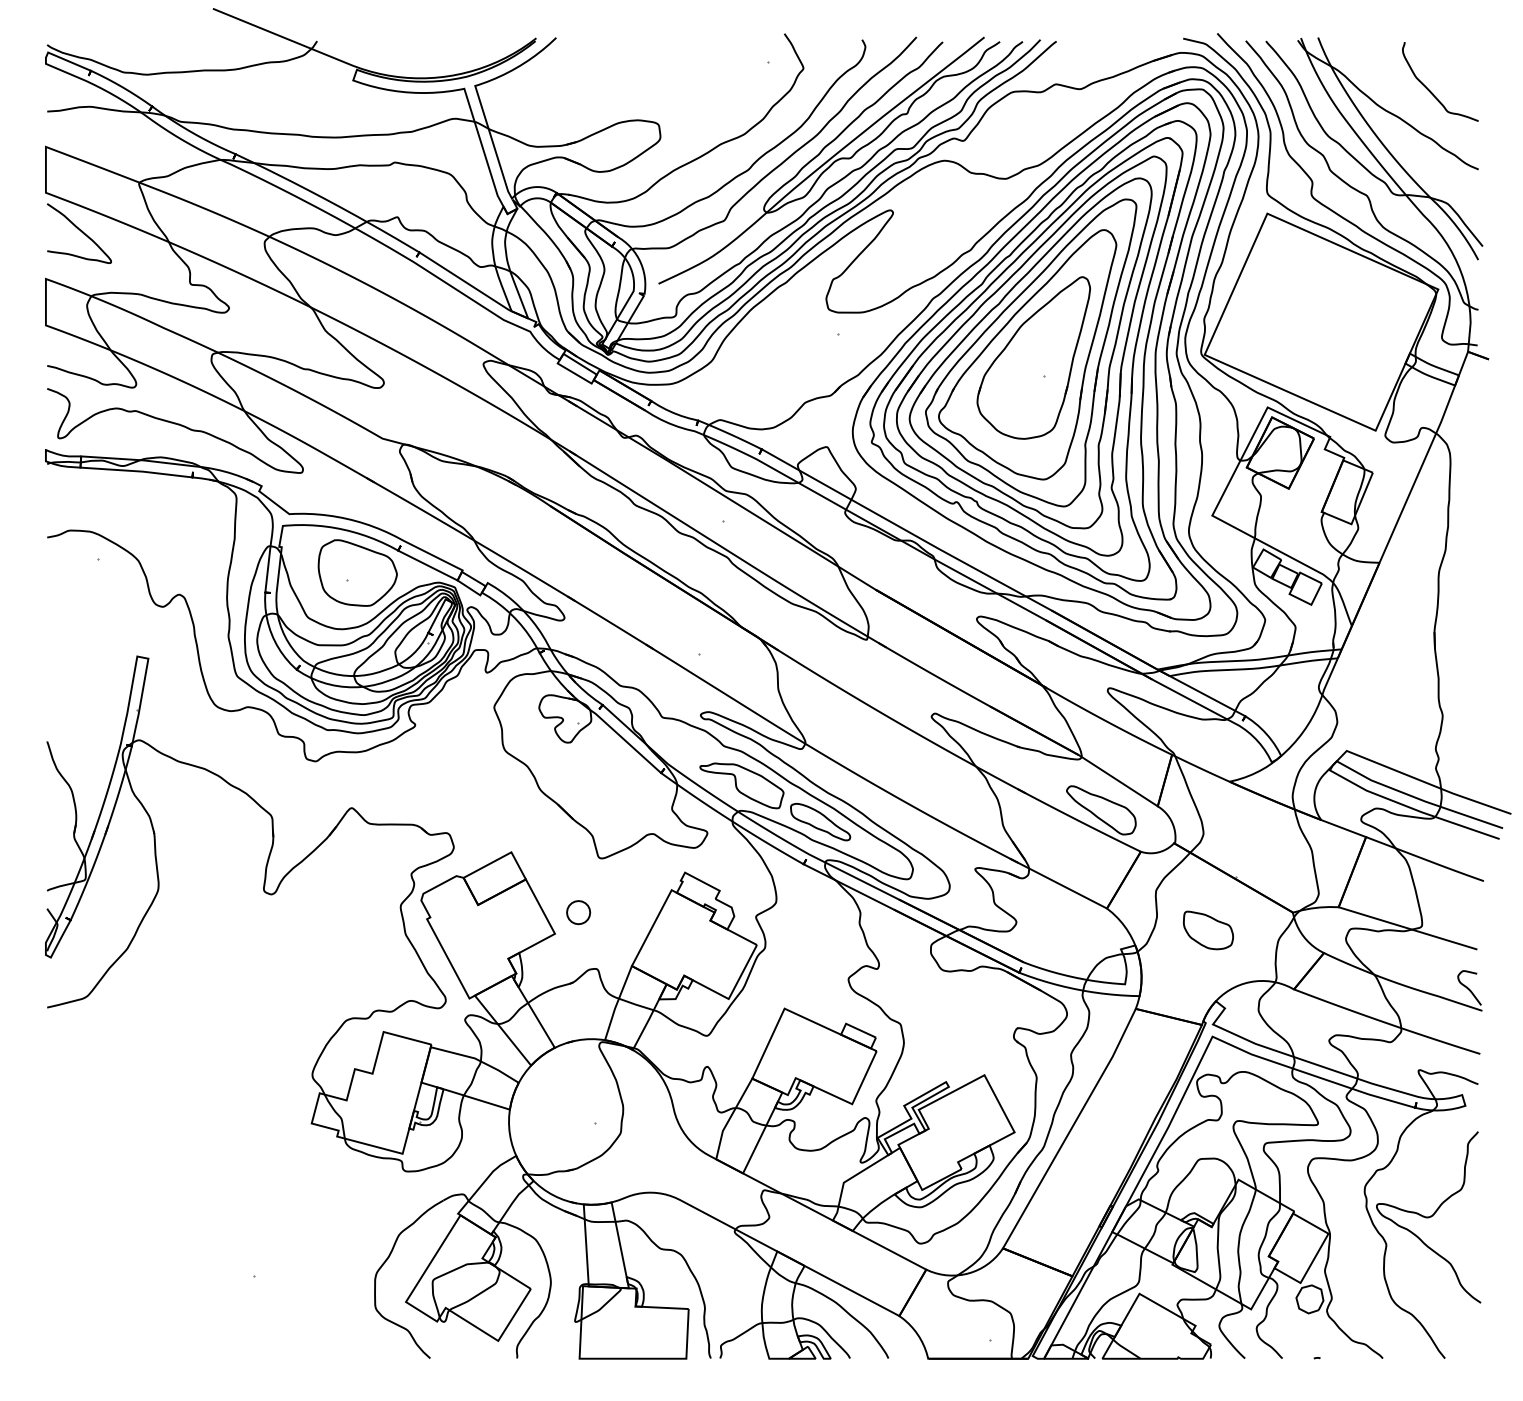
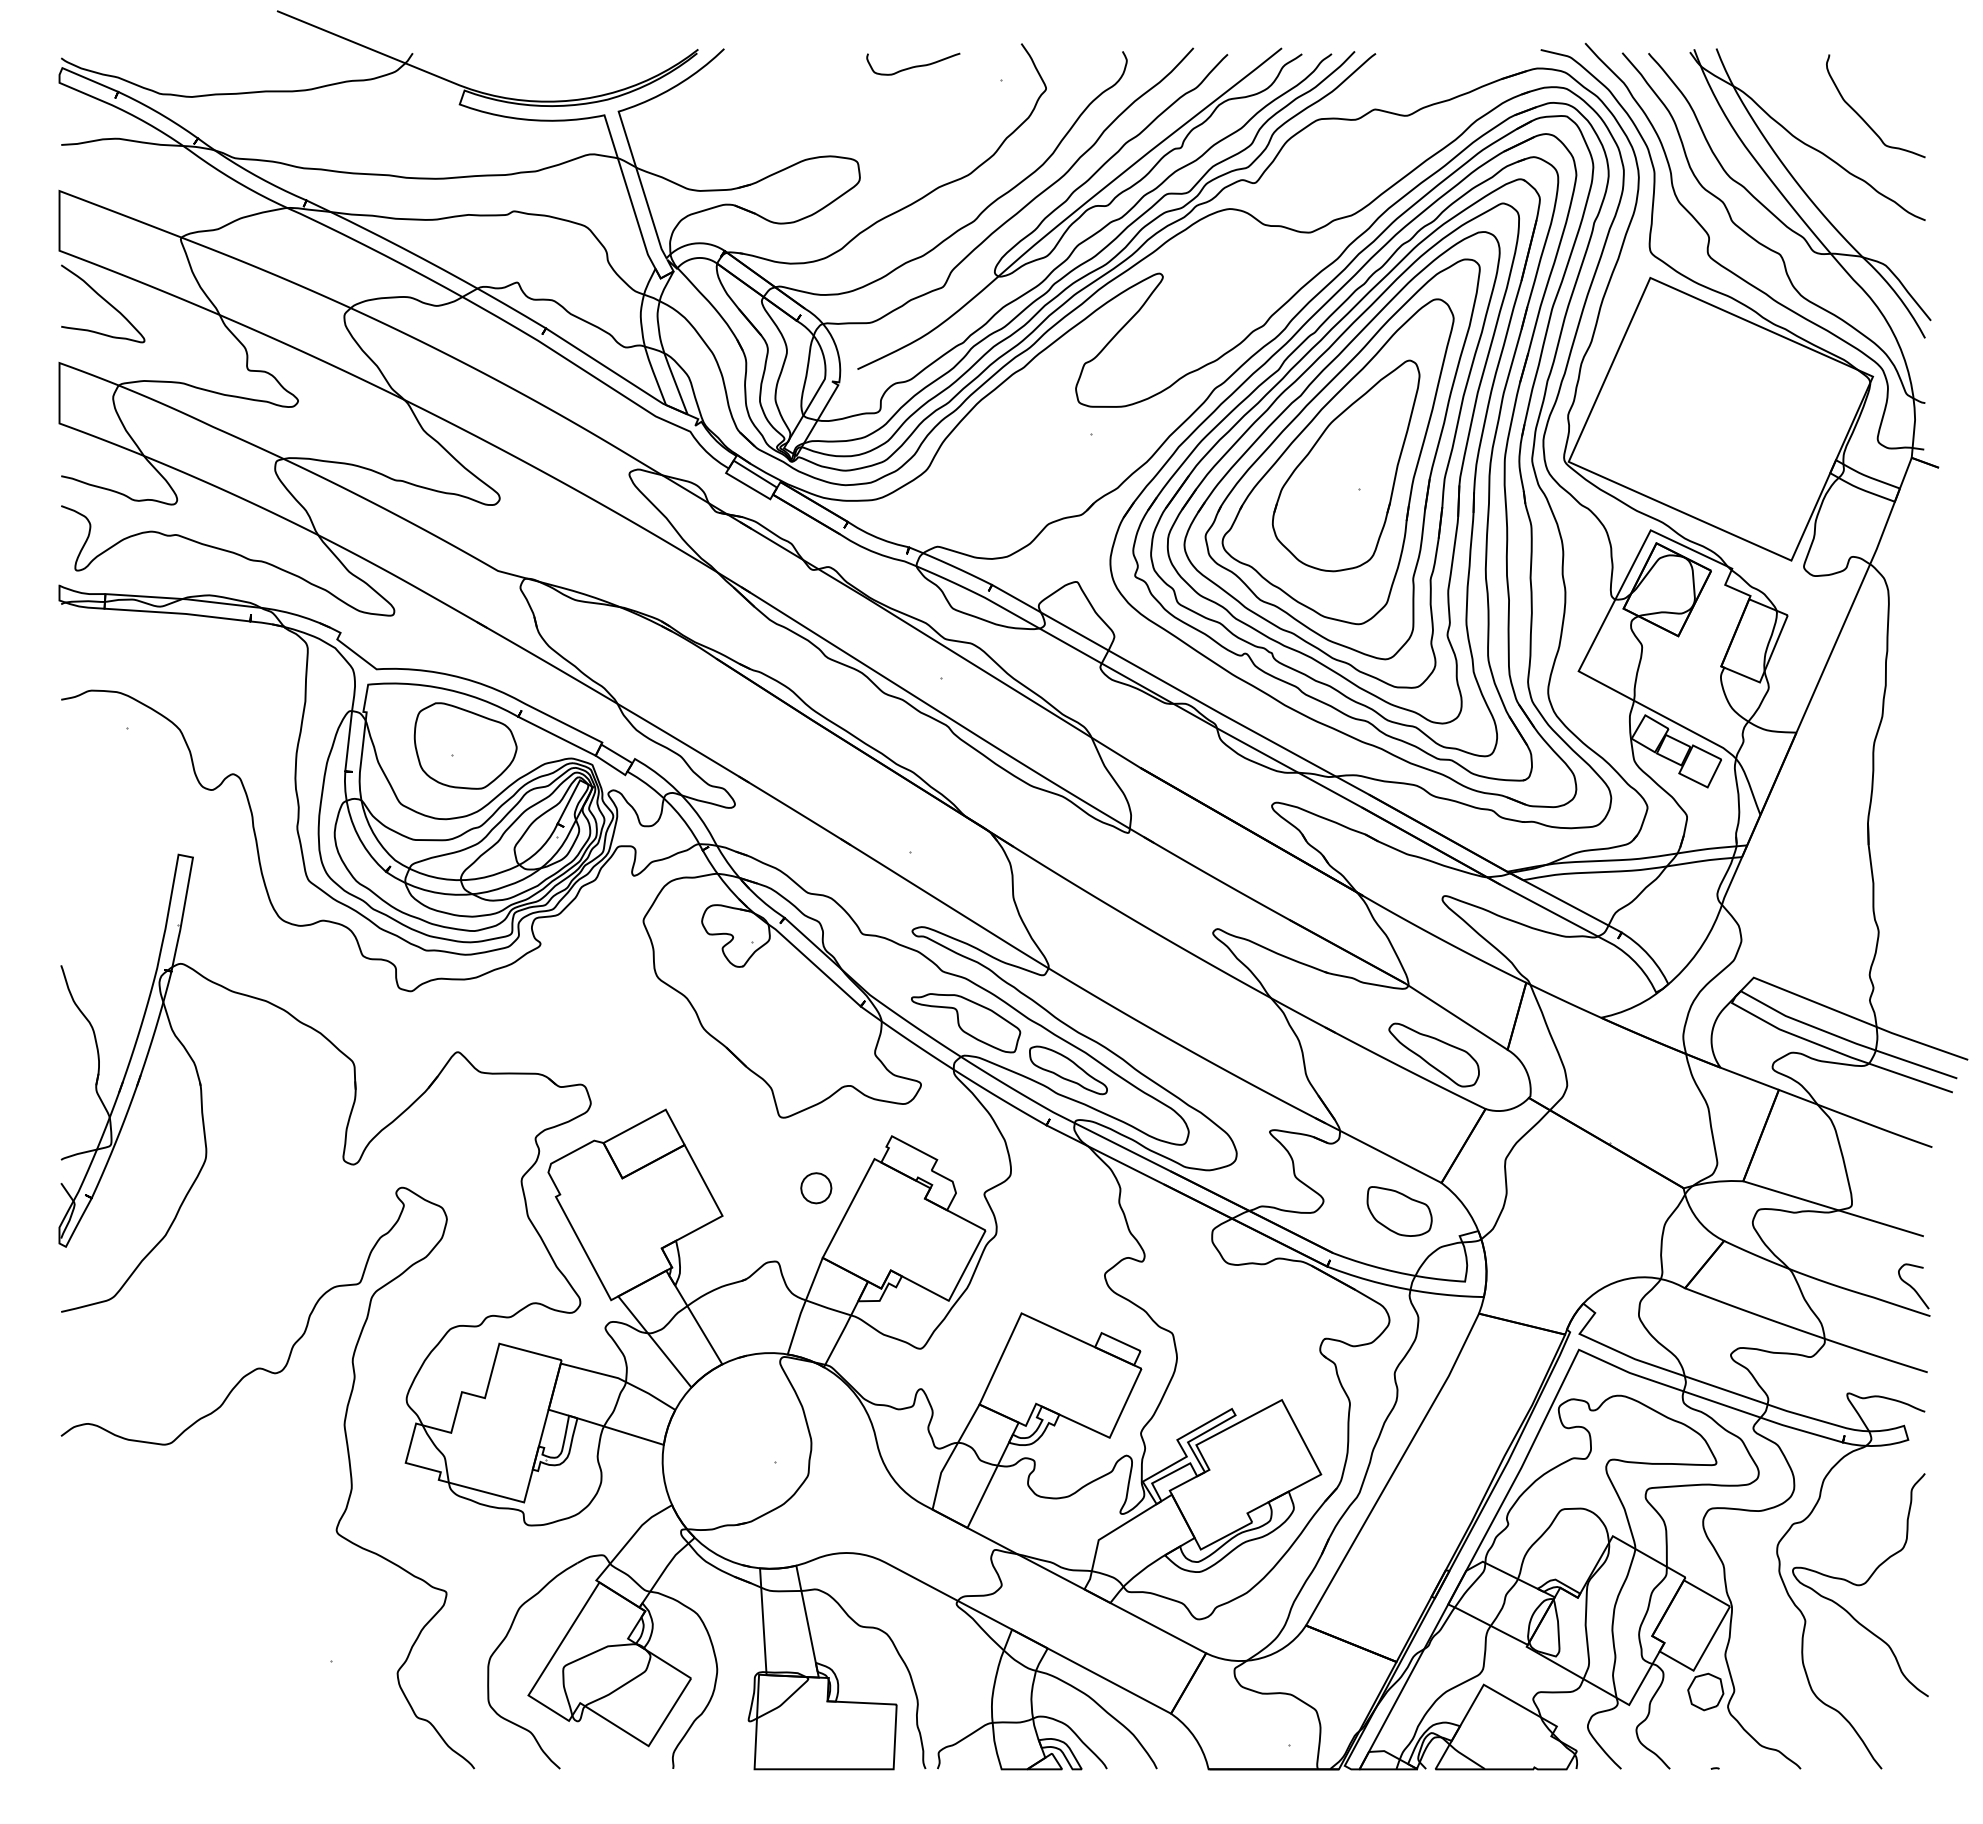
curve: (703, 50) -> (915, 65), added
part: (578, 912) -> (816, 1188), moved
part: (1208, 930) -> (1399, 1211), moved
curve: (268, 1130) -> (349, 1472), added

